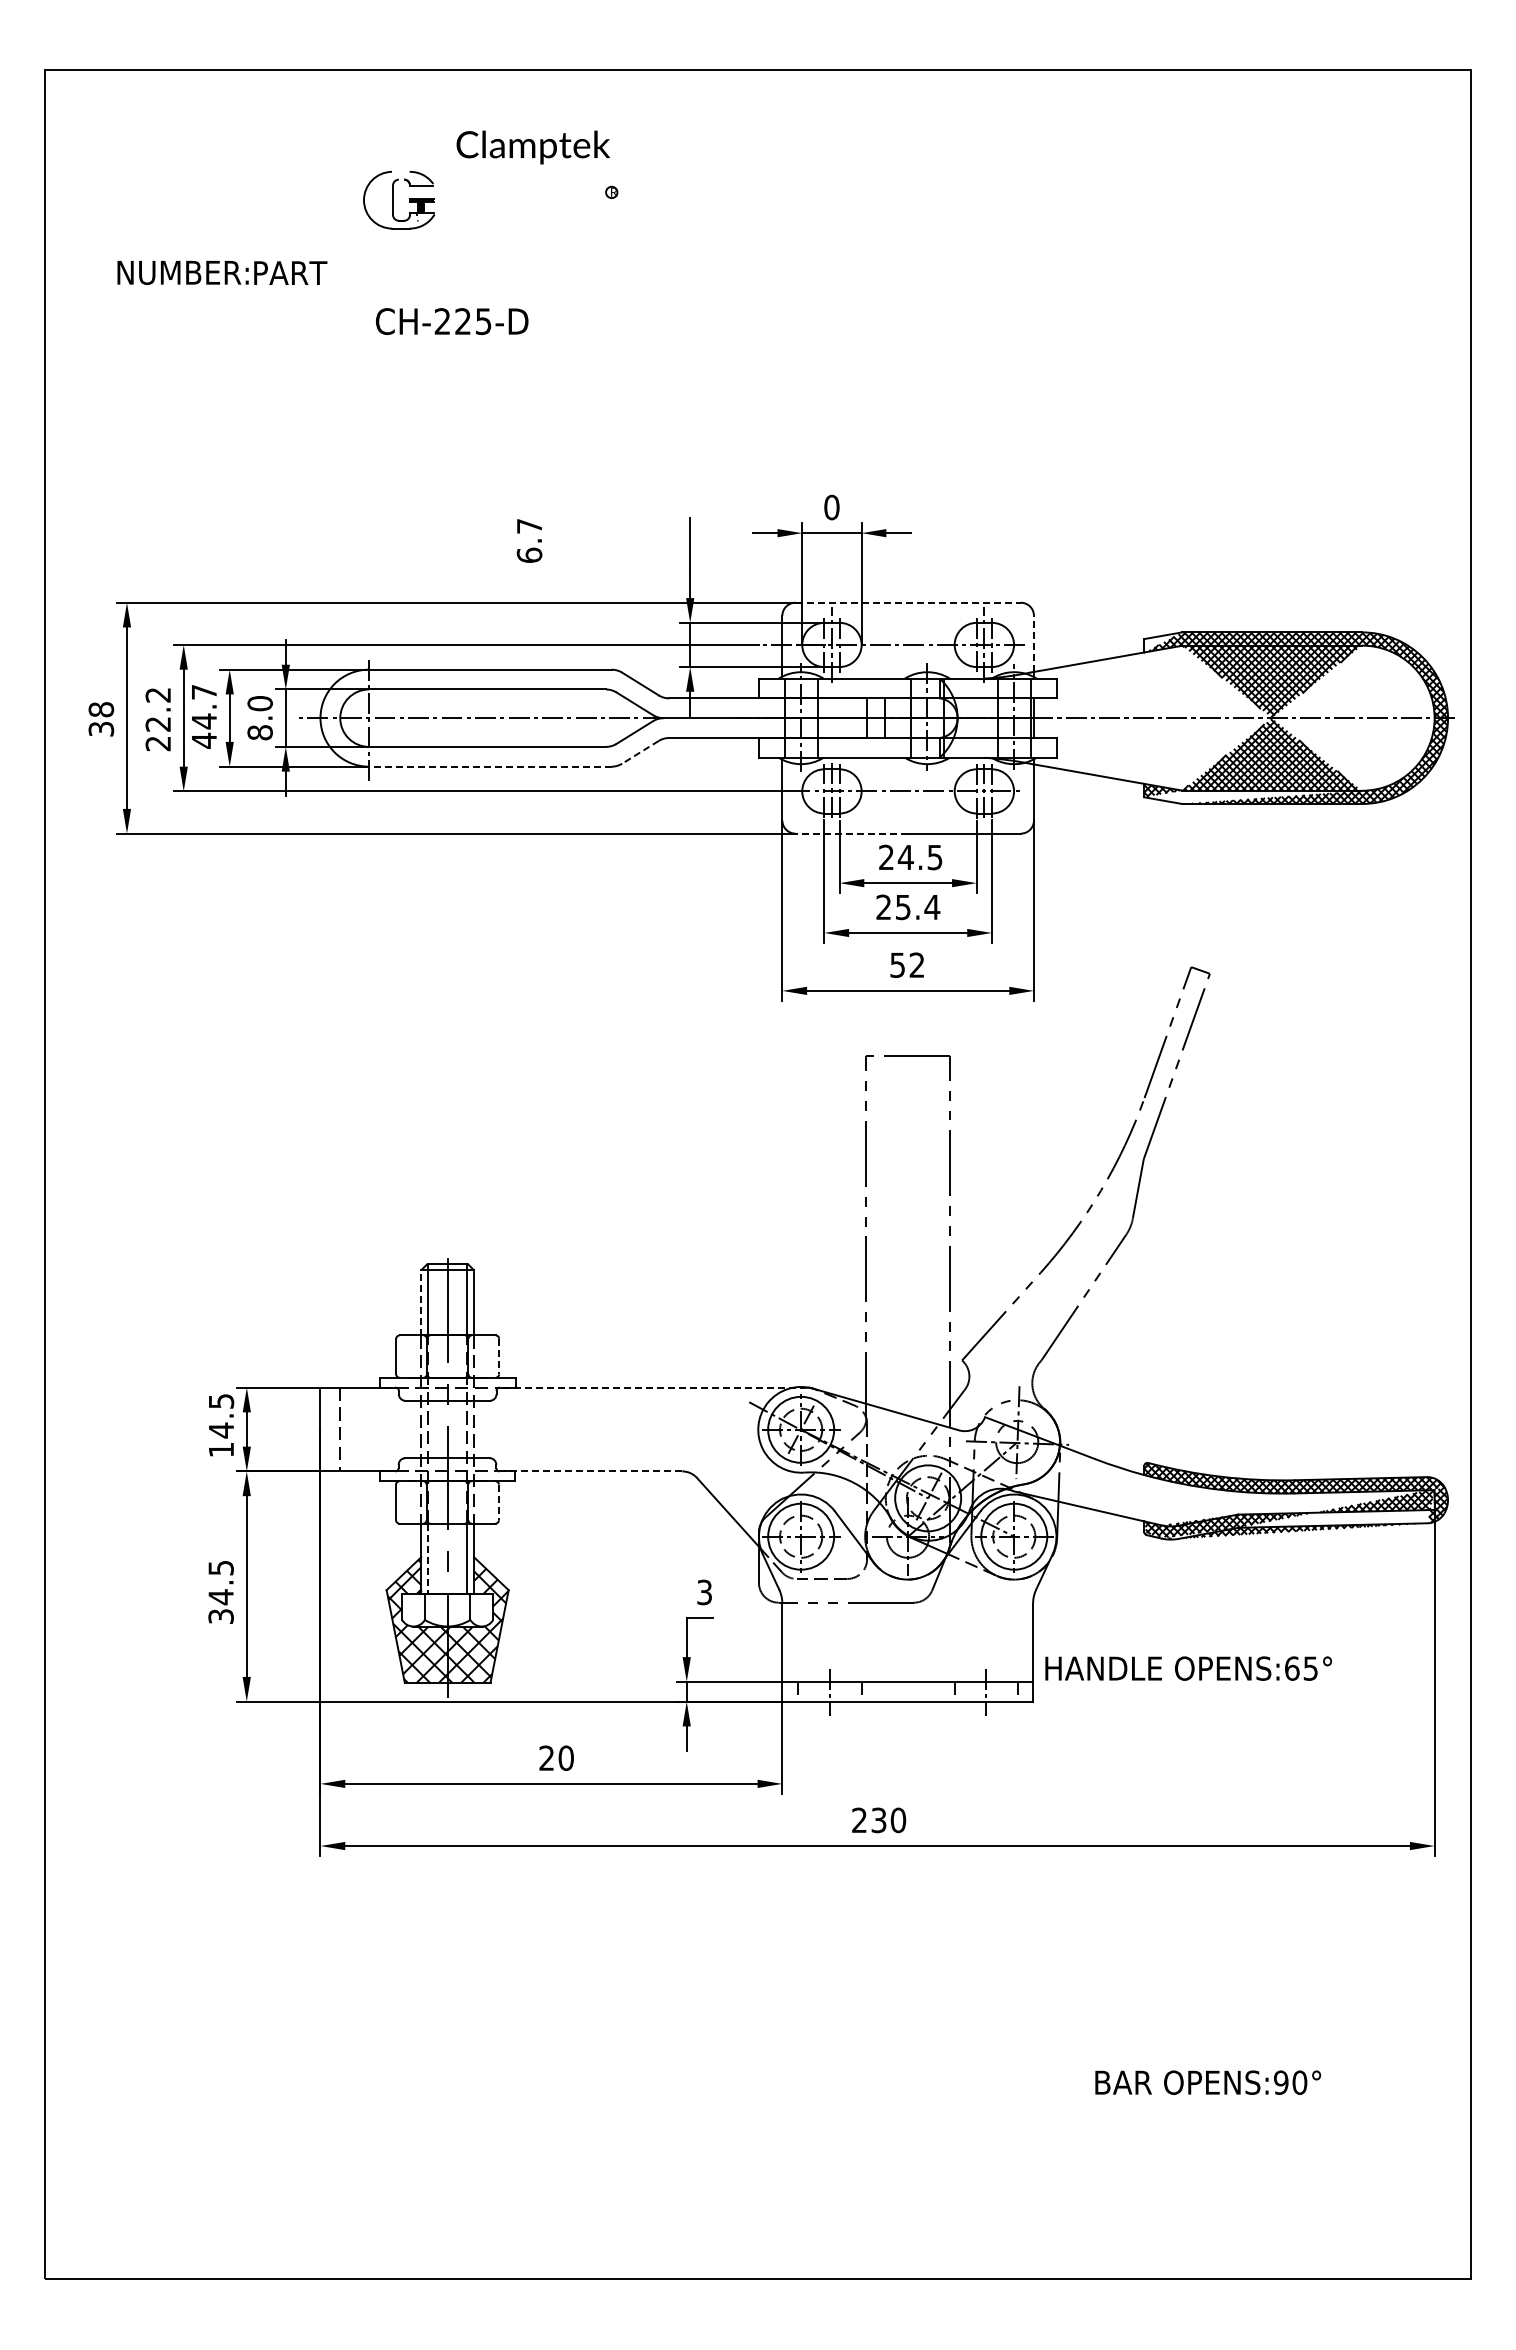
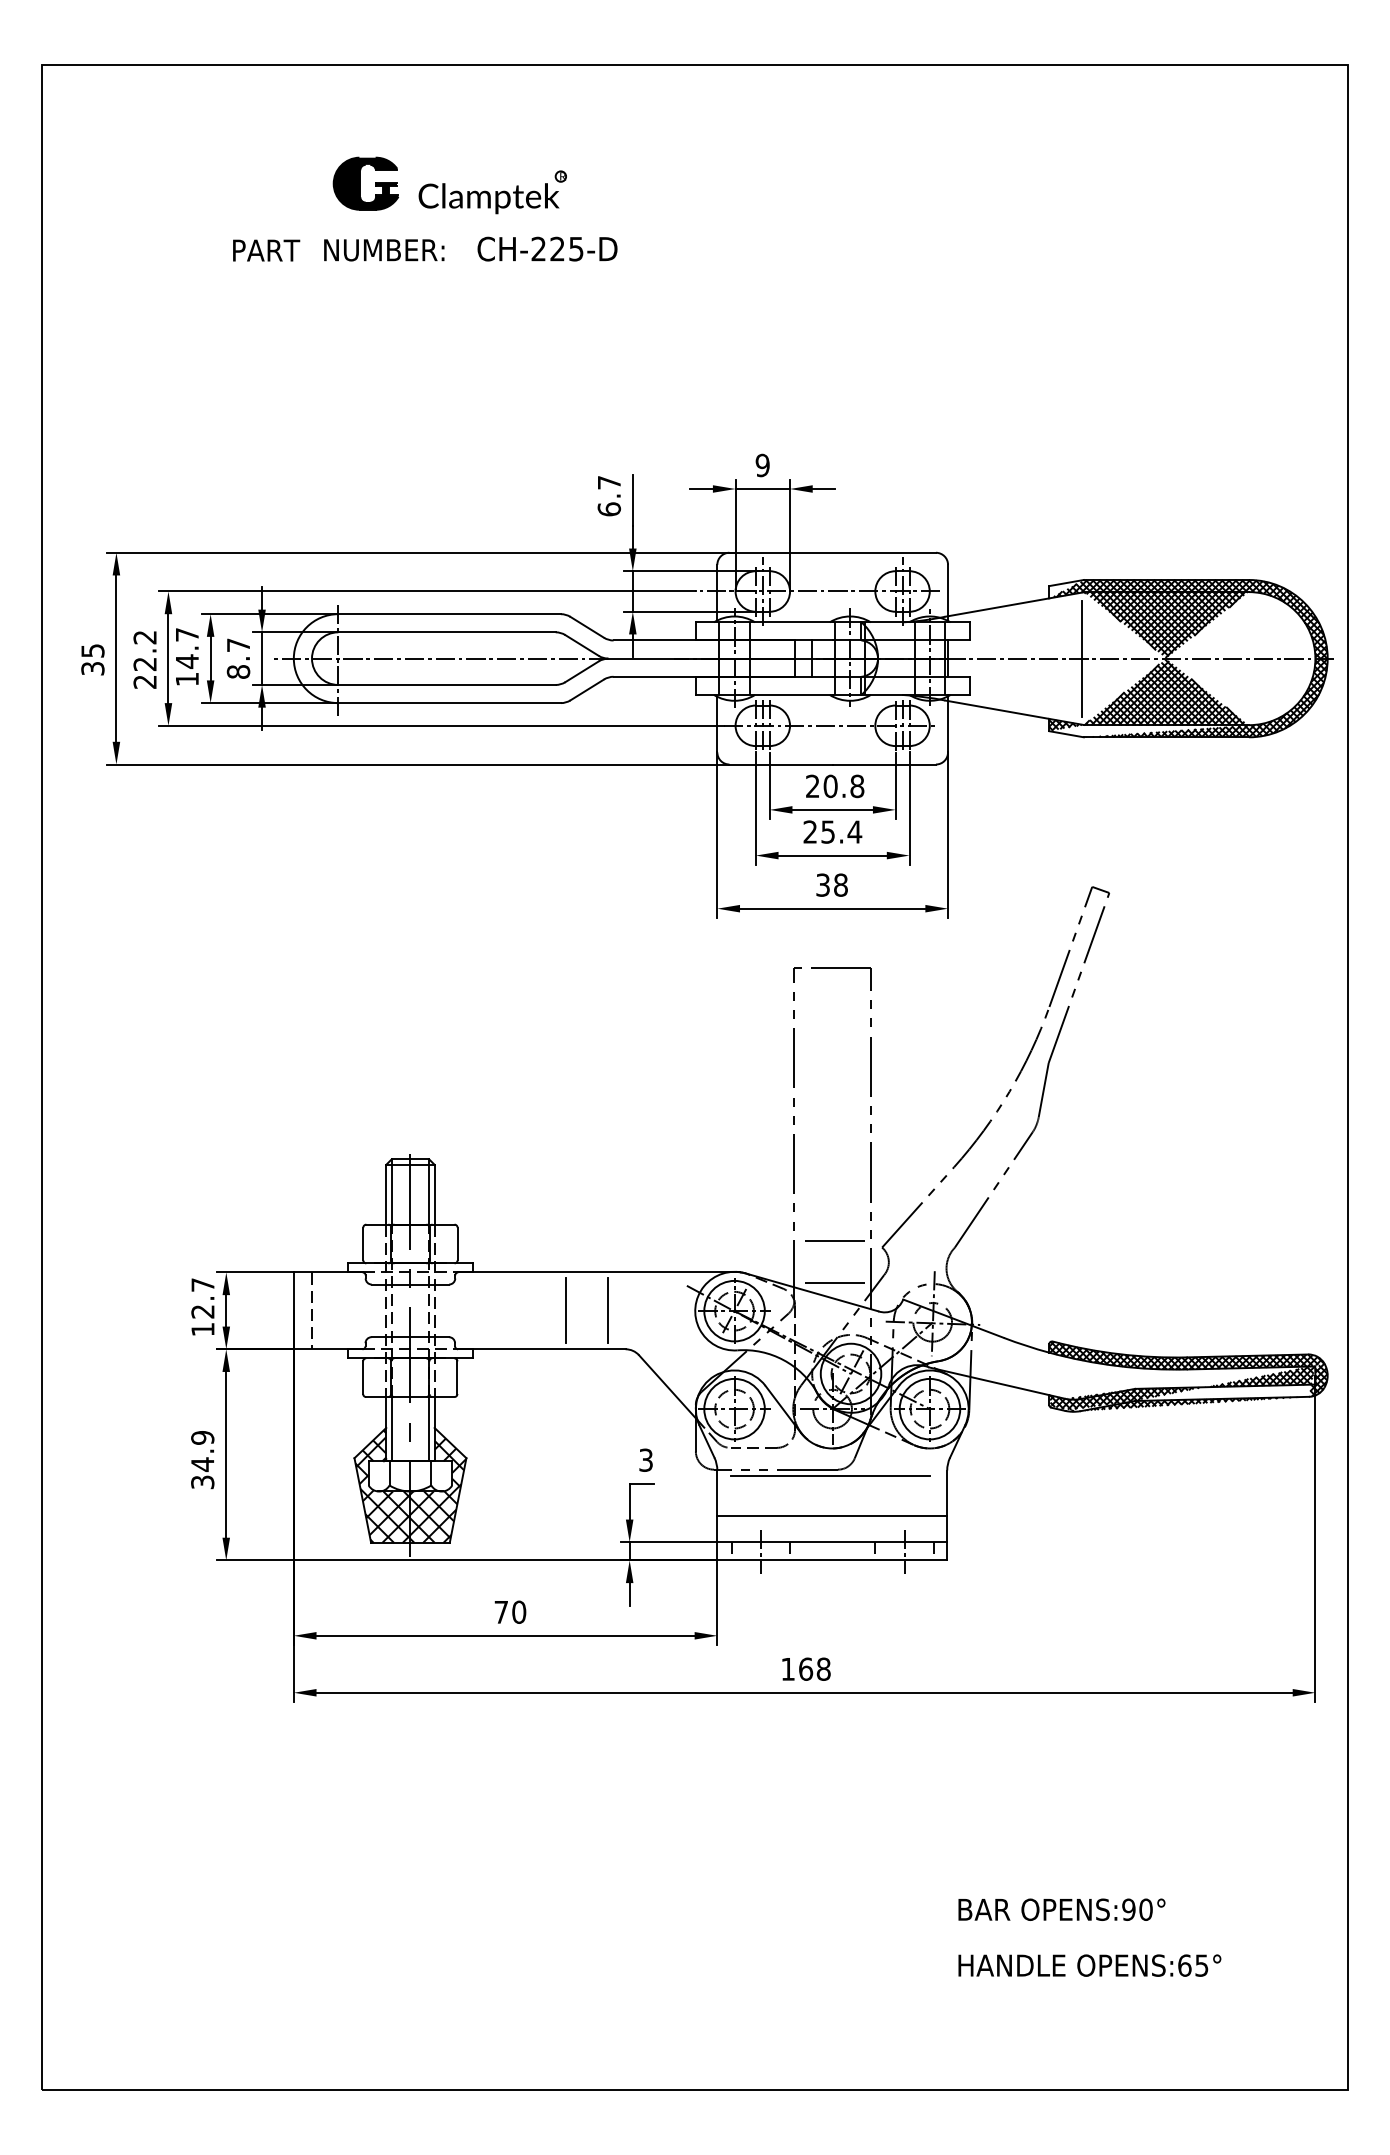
text: (532, 147) -> (488, 198), moved
fill: (398, 199) -> (365, 183), added
text: (182, 272) -> (383, 249), moved
text: (451, 321) -> (546, 249), moved
text: (831, 507) -> (762, 465), 0 -> 9
text: (529, 540) -> (609, 495), moved
line: (908, 602) -> (832, 552), dashed -> solid
line: (1033, 643) -> (947, 590), dashed -> solid
text: (259, 703) -> (237, 645), 8.0 -> 8.7
text: (101, 709) -> (93, 650), 38 -> 35
line: (1180, 718) -> (1082, 658), added
text: (204, 740) -> (187, 679), 44.7 -> 14.7
line: (640, 752) -> (587, 690), dashed -> solid
line: (489, 766) -> (448, 702), dashed -> solid
line: (851, 833) -> (780, 764), dashed -> solid
text: (919, 857) -> (843, 786), 24.5 -> 20.8
text: (907, 964) -> (832, 884), 52 -> 38
line: (421, 1302) -> (386, 1194), dashed -> solid
line: (908, 1352) -> (832, 1240), added
line: (499, 1356) -> (457, 1243), dashed -> solid
line: (653, 1387) -> (599, 1272), dashed -> solid
line: (908, 1399) -> (832, 1283), added
text: (221, 1416) -> (203, 1298), 14.5 -> 12.7
line: (617, 1429) -> (566, 1310), added
line: (663, 1429) -> (608, 1310), added
line: (590, 1471) -> (541, 1349), dashed -> solid
line: (498, 1502) -> (457, 1377), dashed -> solid
line: (427, 1559) -> (391, 1430), dashed -> solid
text: (220, 1567) -> (202, 1437), 34.5 -> 34.9
line: (905, 1609) -> (830, 1475), added
line: (907, 1653) -> (832, 1516), added
text: (1188, 1668) -> (1089, 1965), moved
text: (546, 1757) -> (501, 1611), 20 -> 70
text: (879, 1820) -> (806, 1669), 230 -> 168
text: (1208, 2082) -> (1062, 1909), moved

